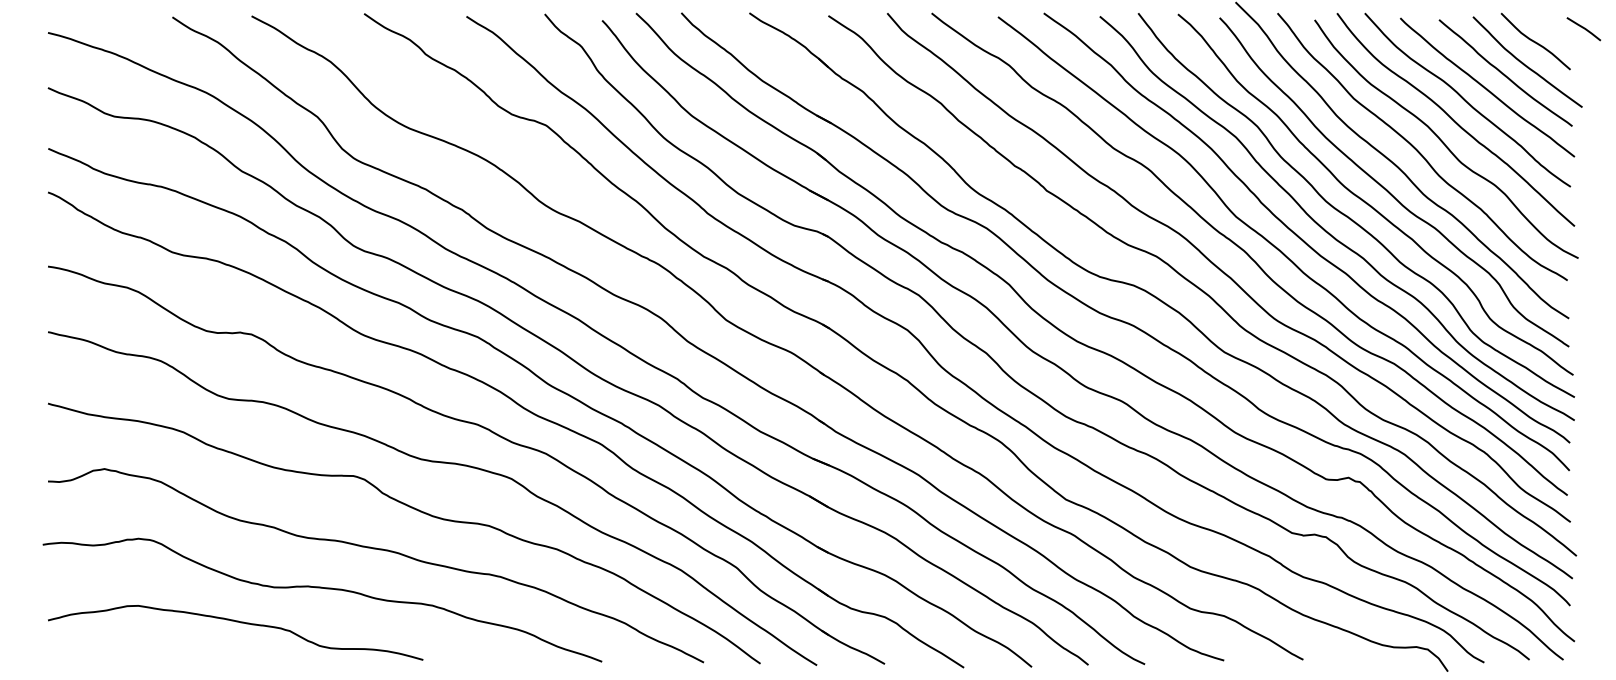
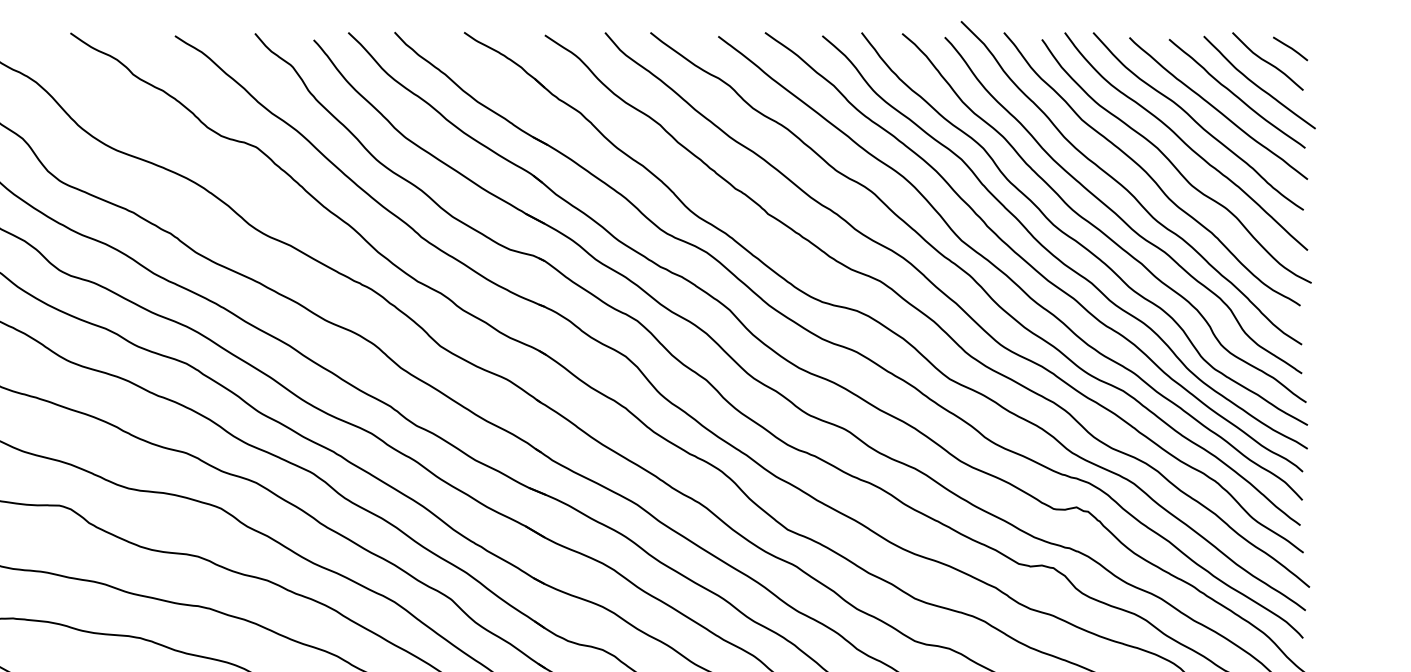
line: (1583, 28) -> (1290, 48), moved

